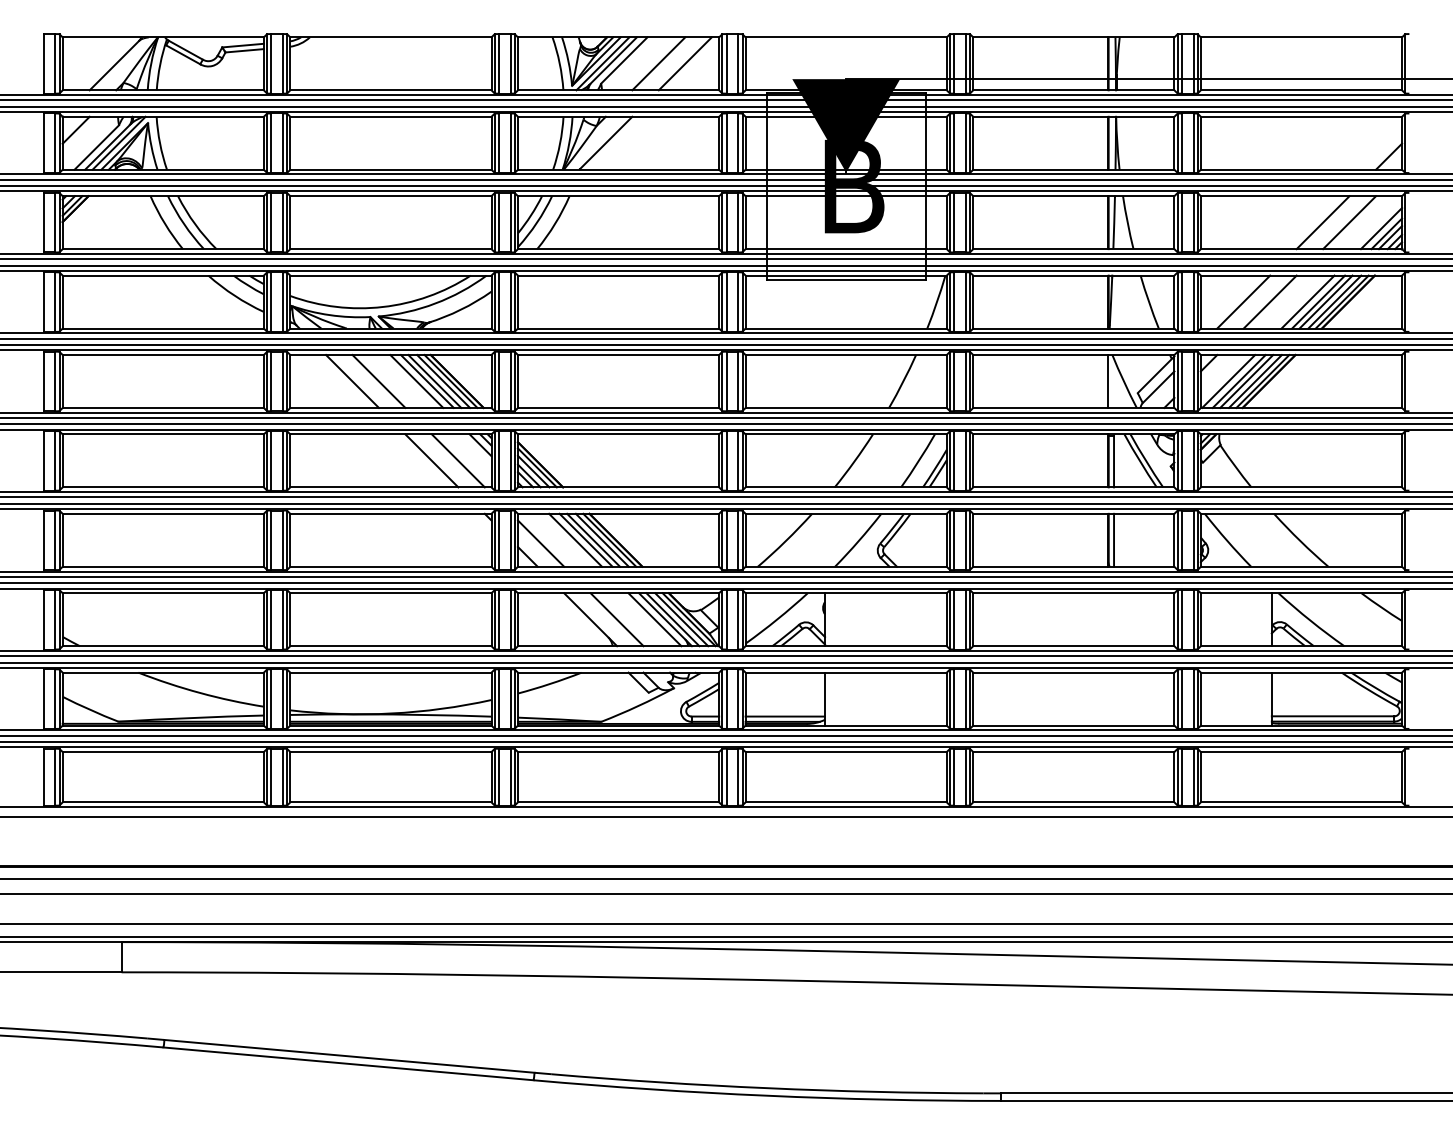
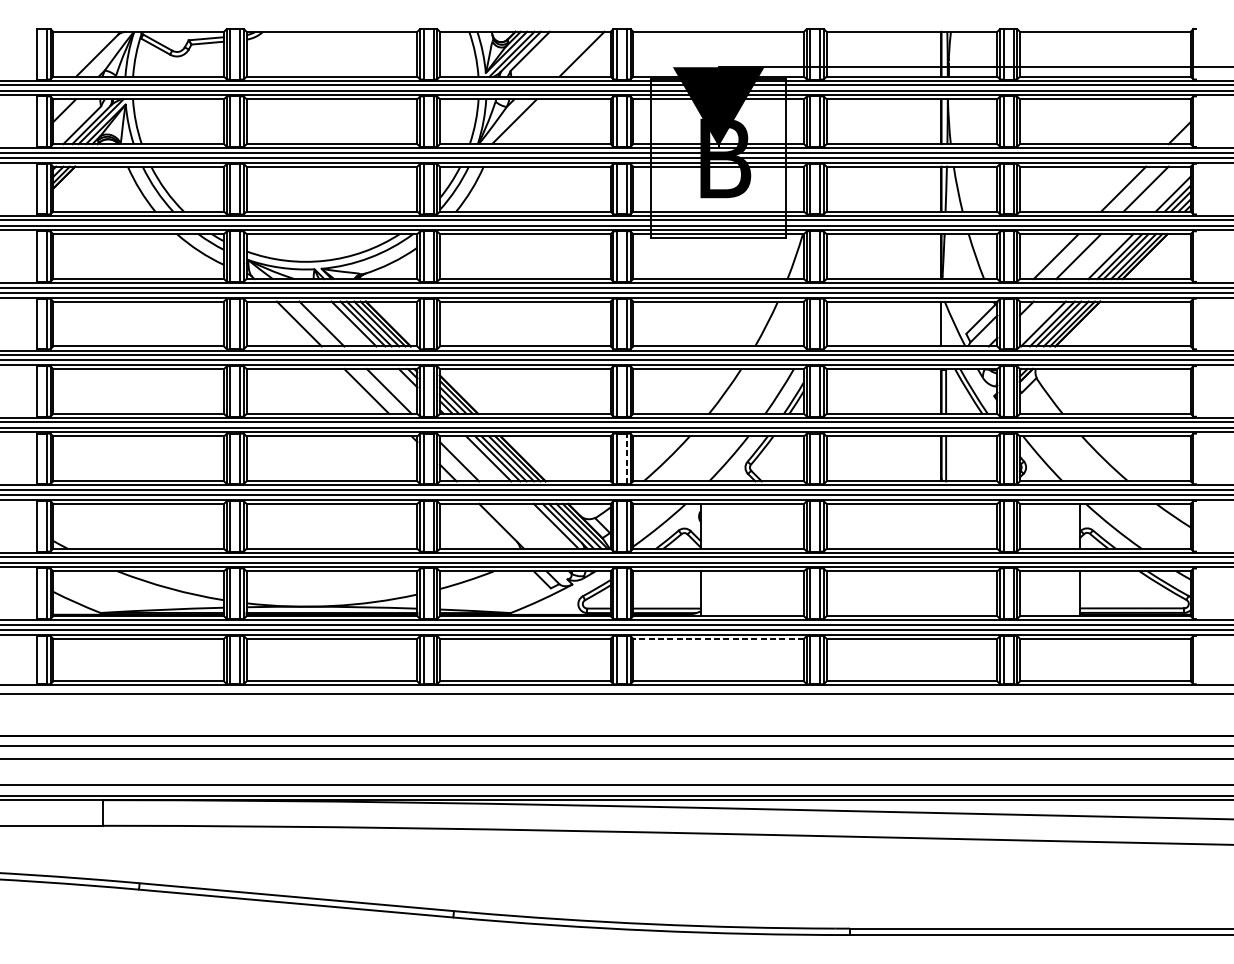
line: (658, 63) -> (559, 53), removed
line: (738, 540) -> (627, 459), solid -> dashed
line: (616, 619) -> (523, 526), removed
line: (846, 752) -> (718, 639), solid -> dashed

